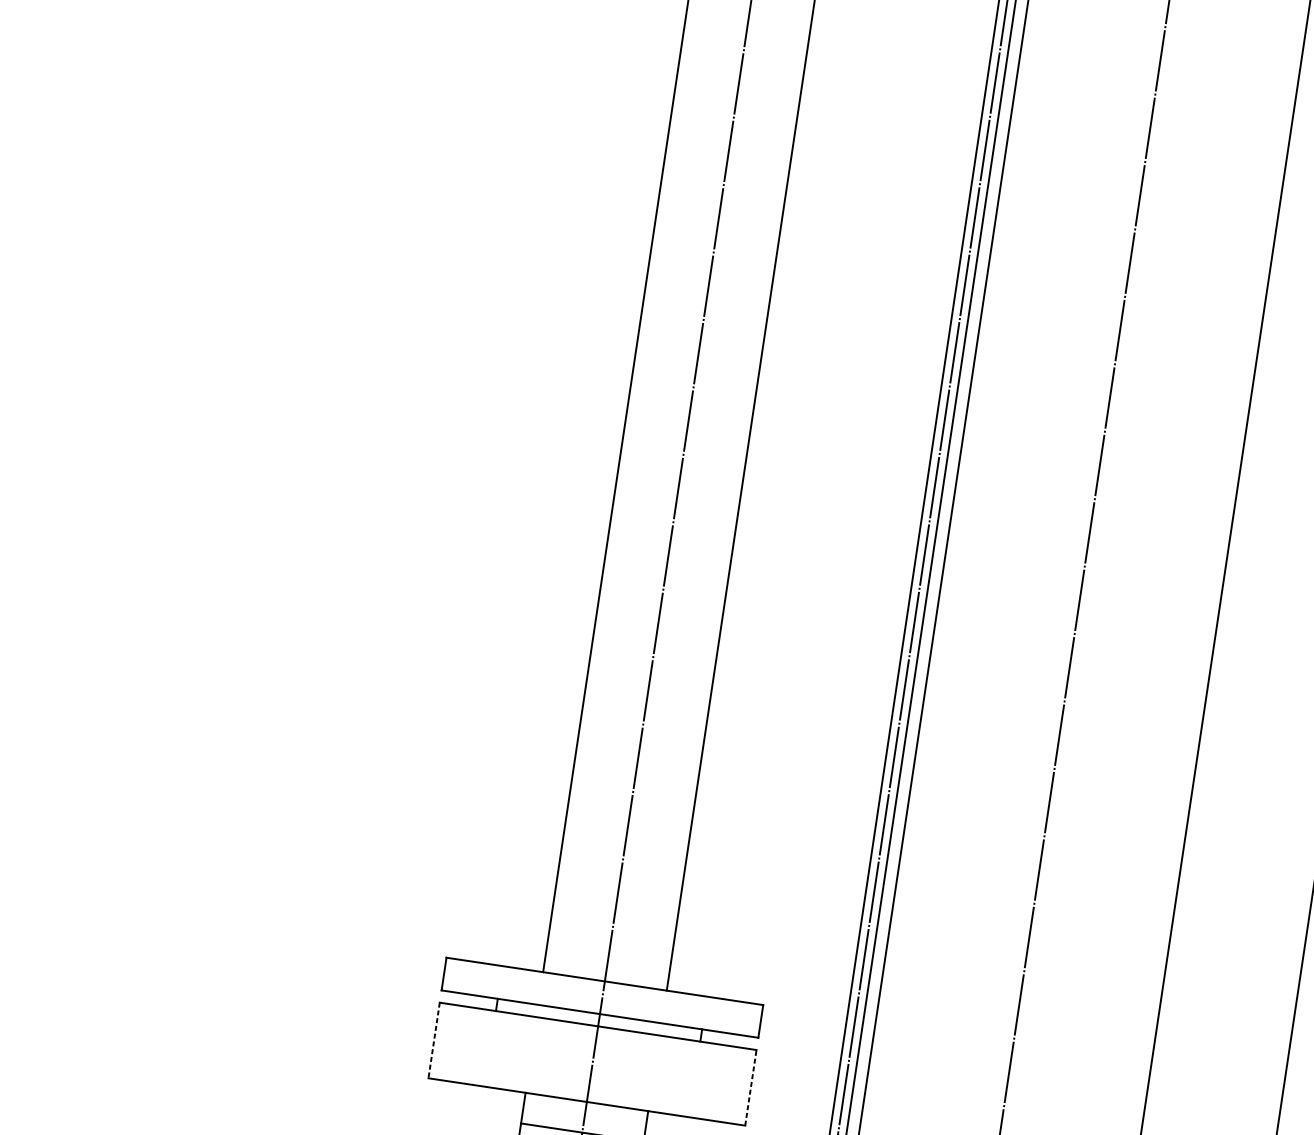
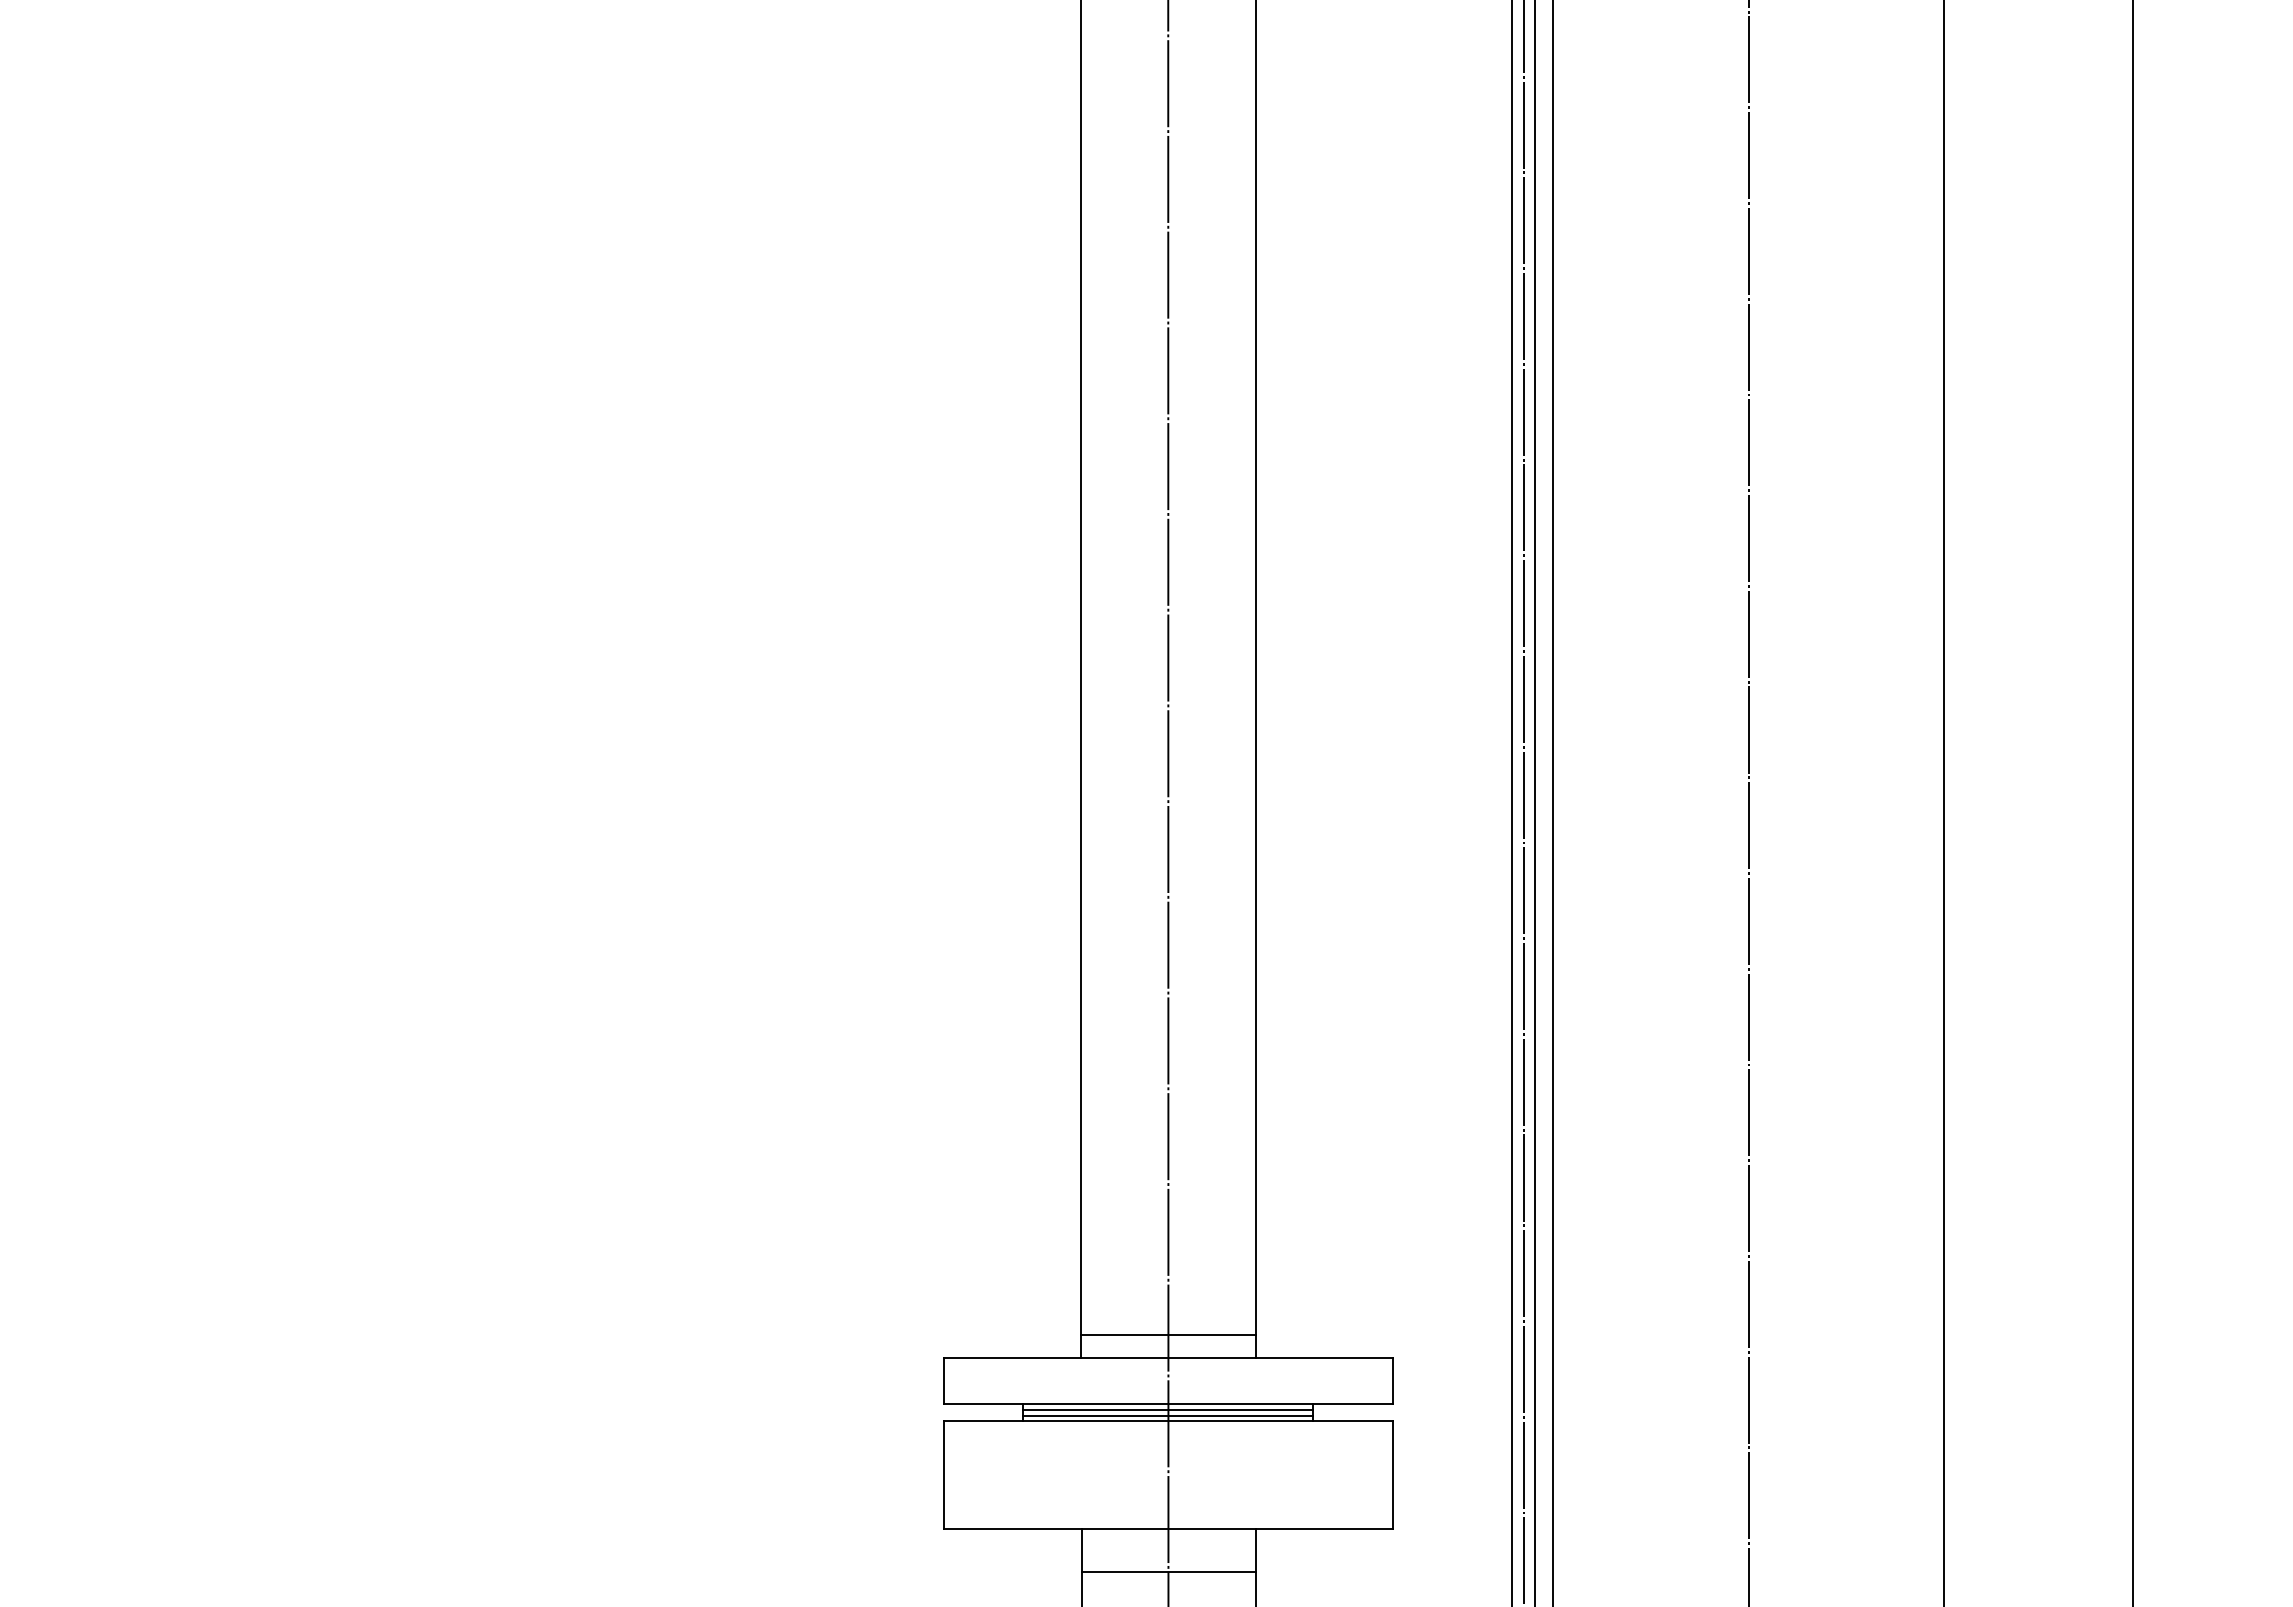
line: (607, 965) -> (1168, 1334), added
line: (599, 1017) -> (1168, 1409), added
line: (598, 1022) -> (1168, 1415), added
line: (434, 1040) -> (943, 1475), dashed -> solid
line: (751, 1088) -> (1393, 1475), dashed -> solid

